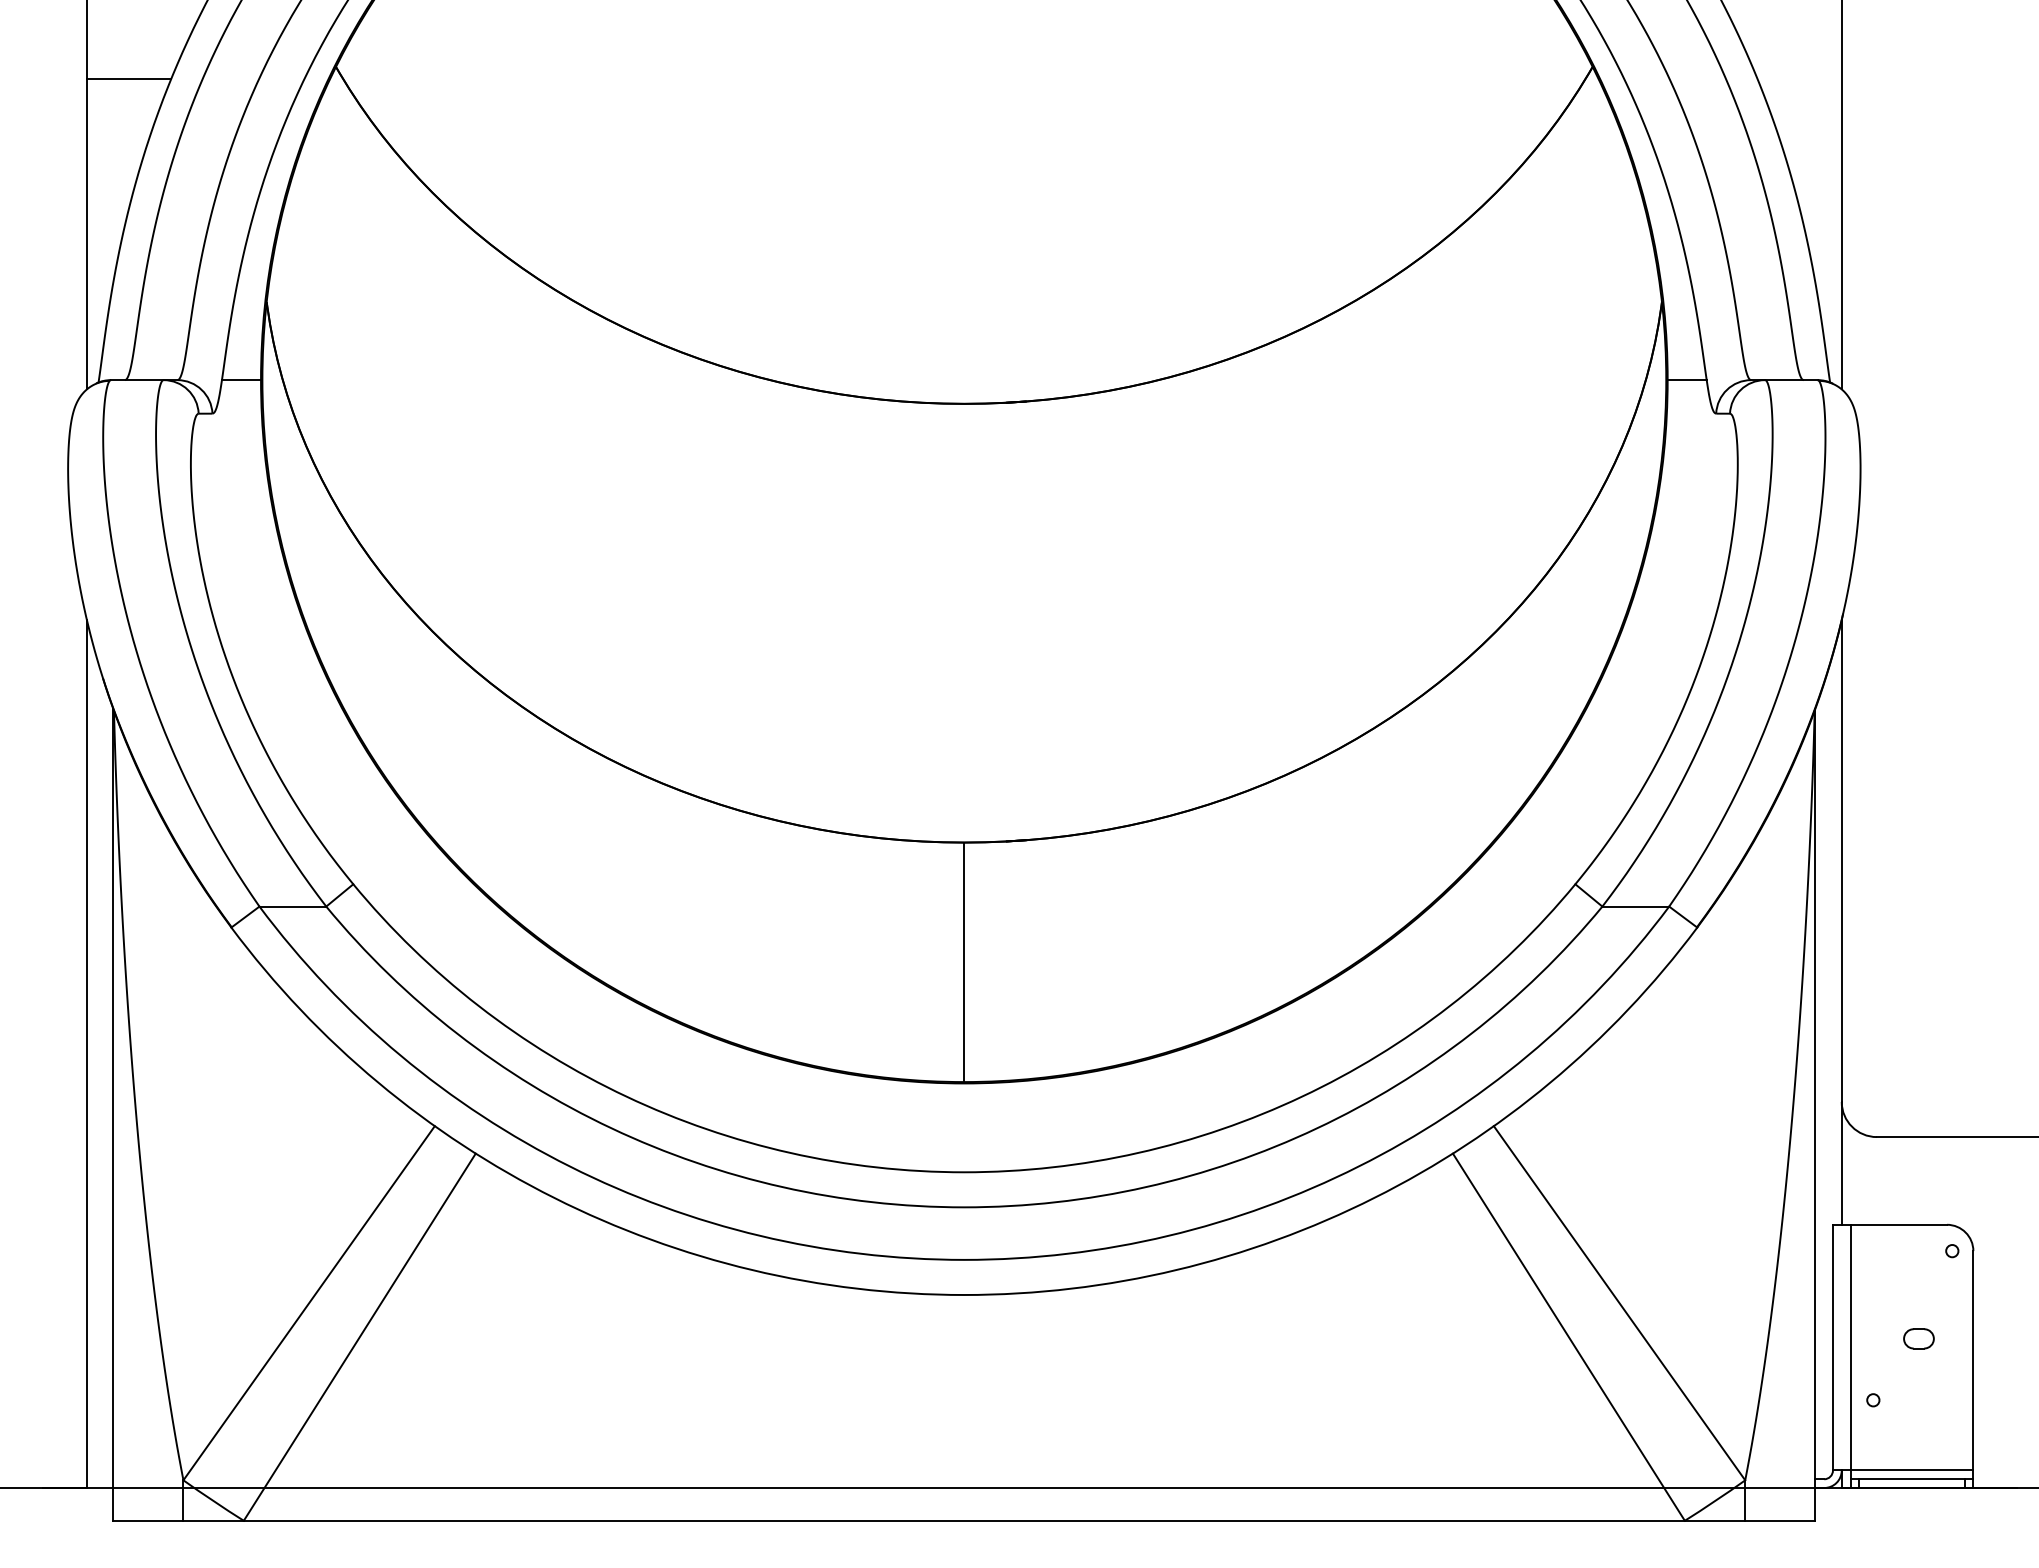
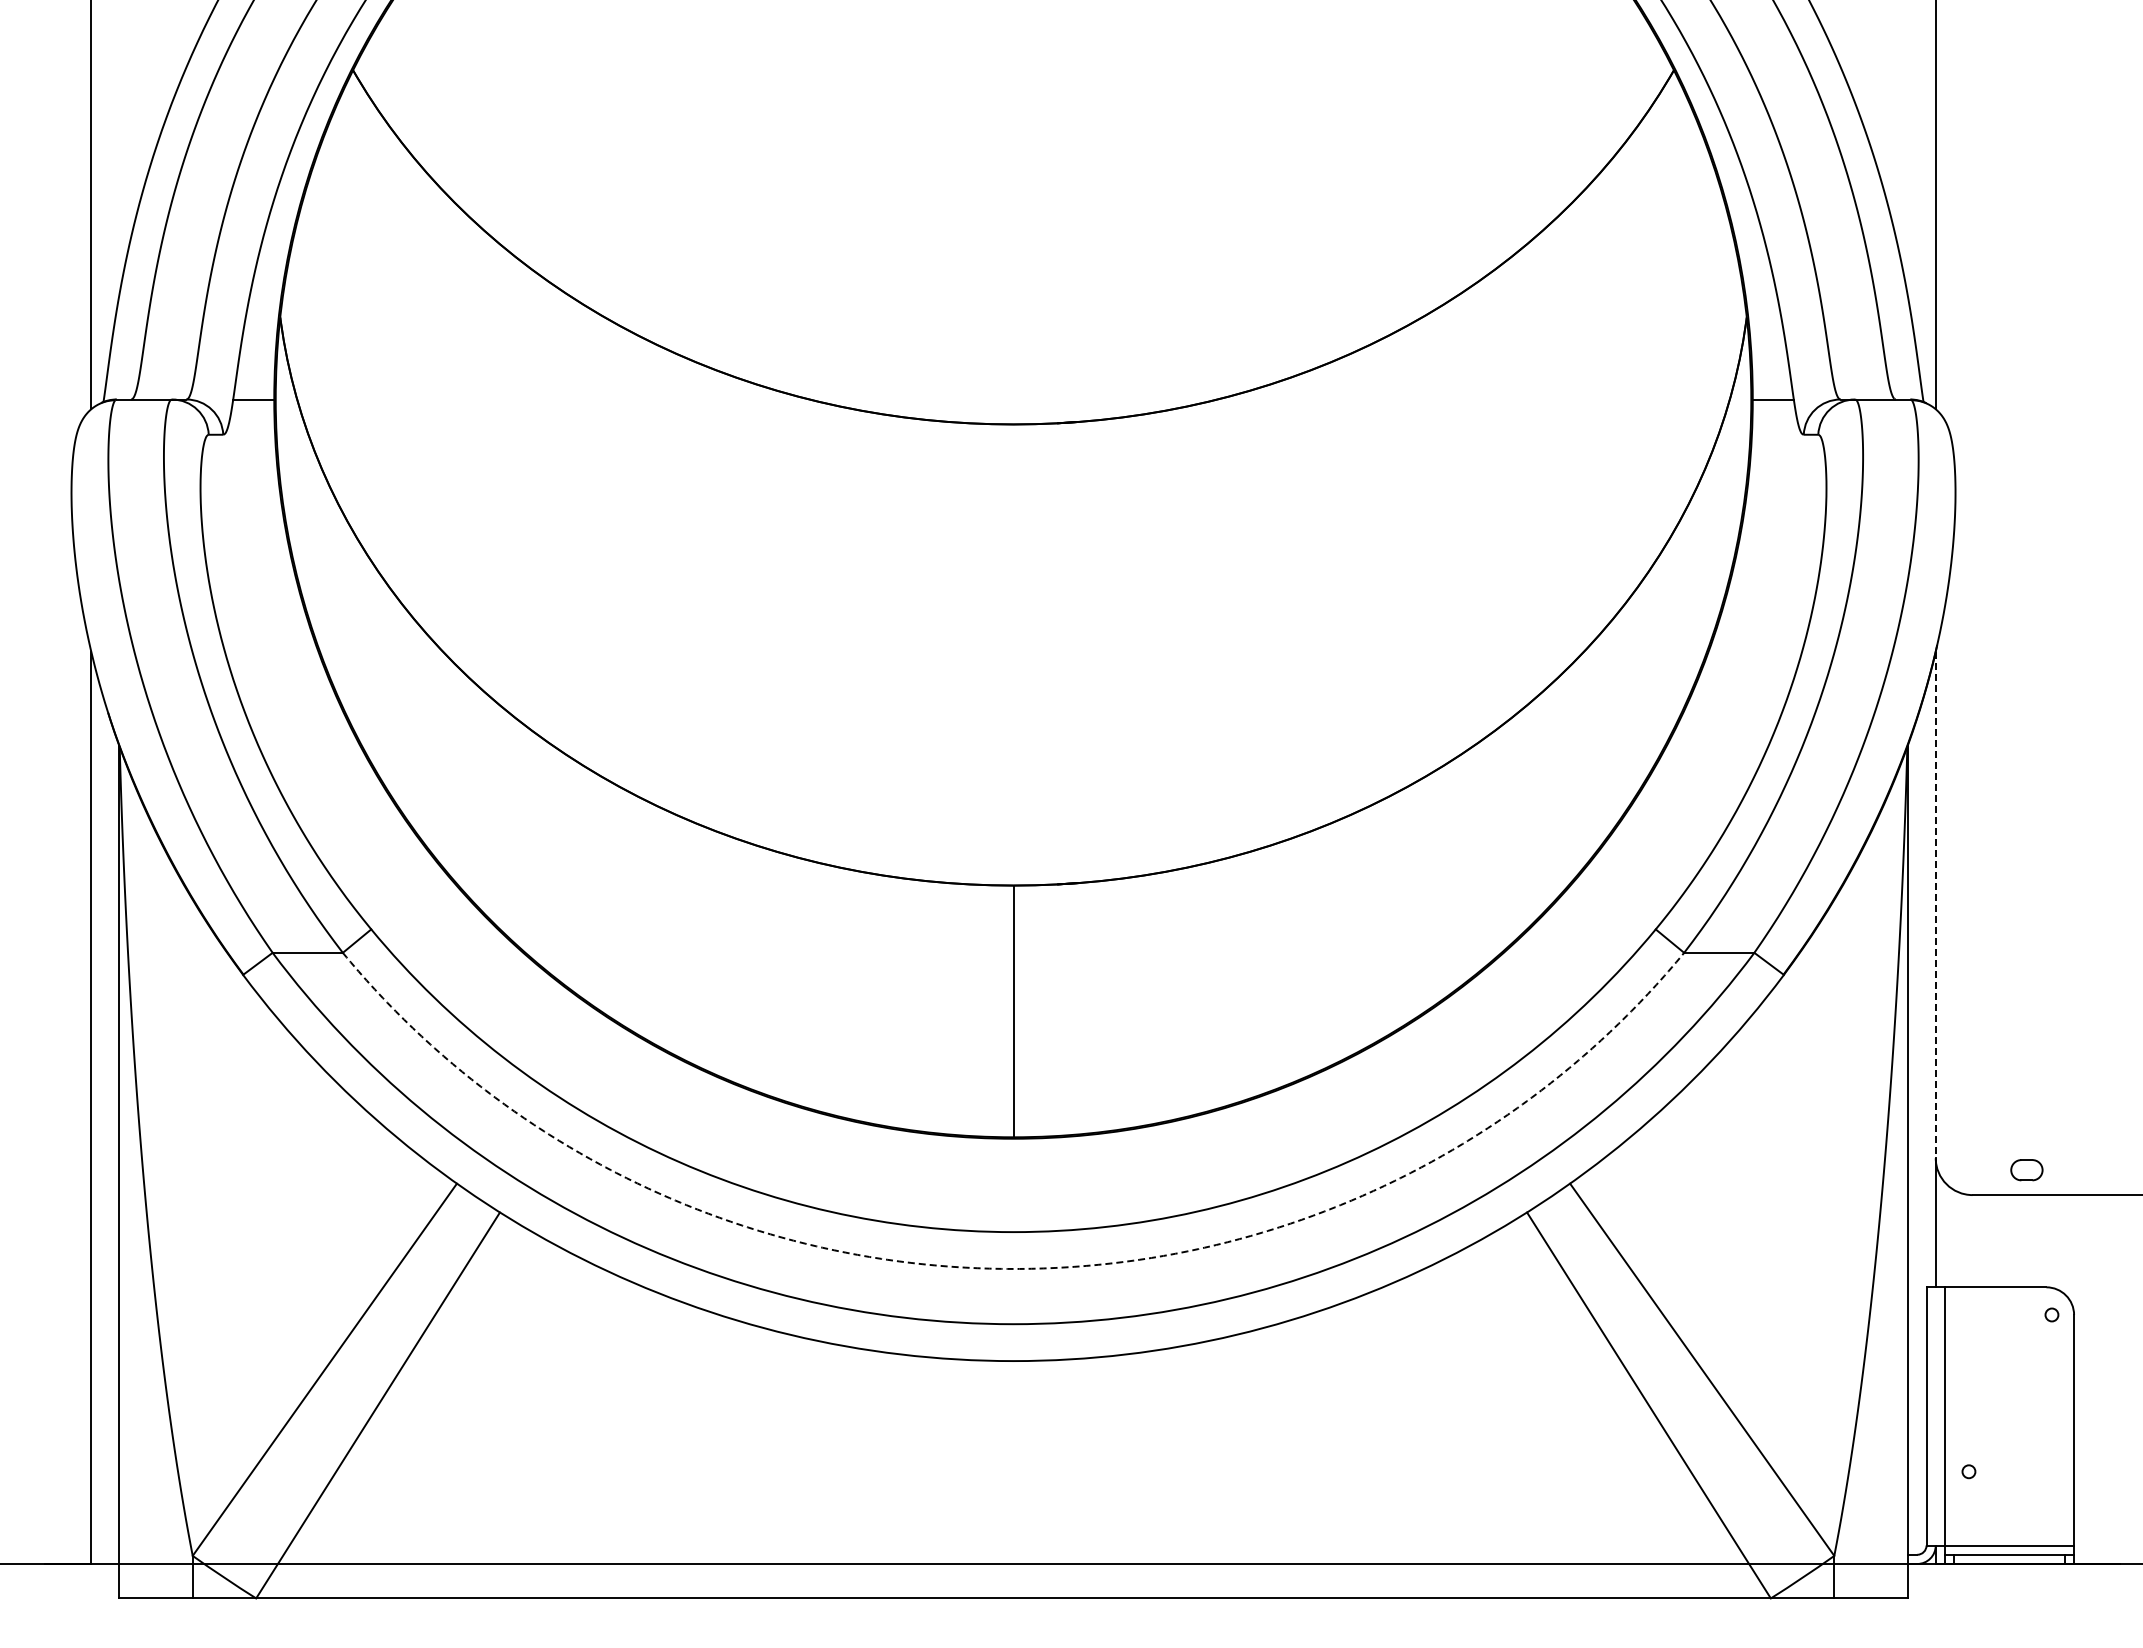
line: (128, 79) -> (135, 83), removed
line: (1841, 861) -> (1935, 905), solid -> dashed
arc: (964, 1206) -> (1013, 1268), solid -> dashed
part: (1918, 1339) -> (2026, 1170), moved

